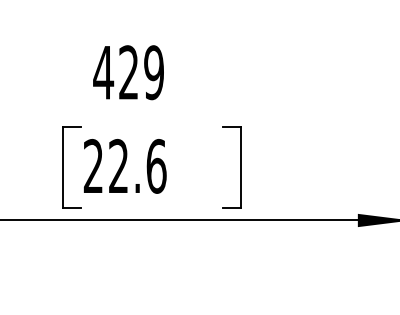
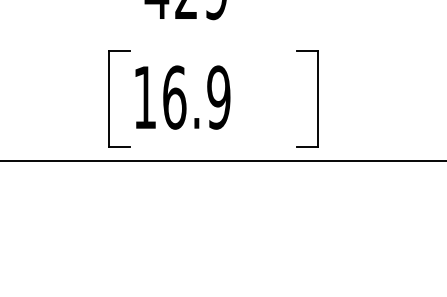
text: (124, 165) -> (181, 96), 22.6 -> 16.9

